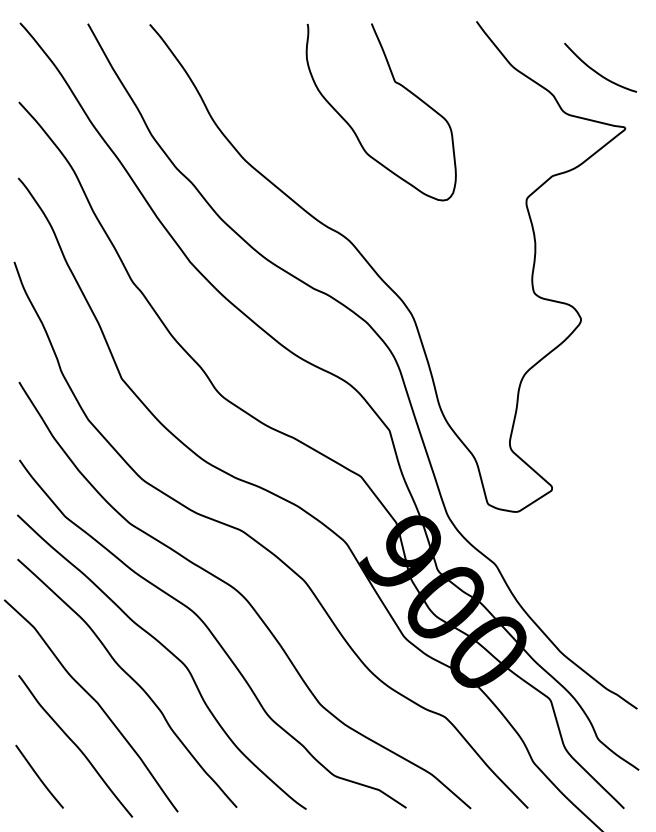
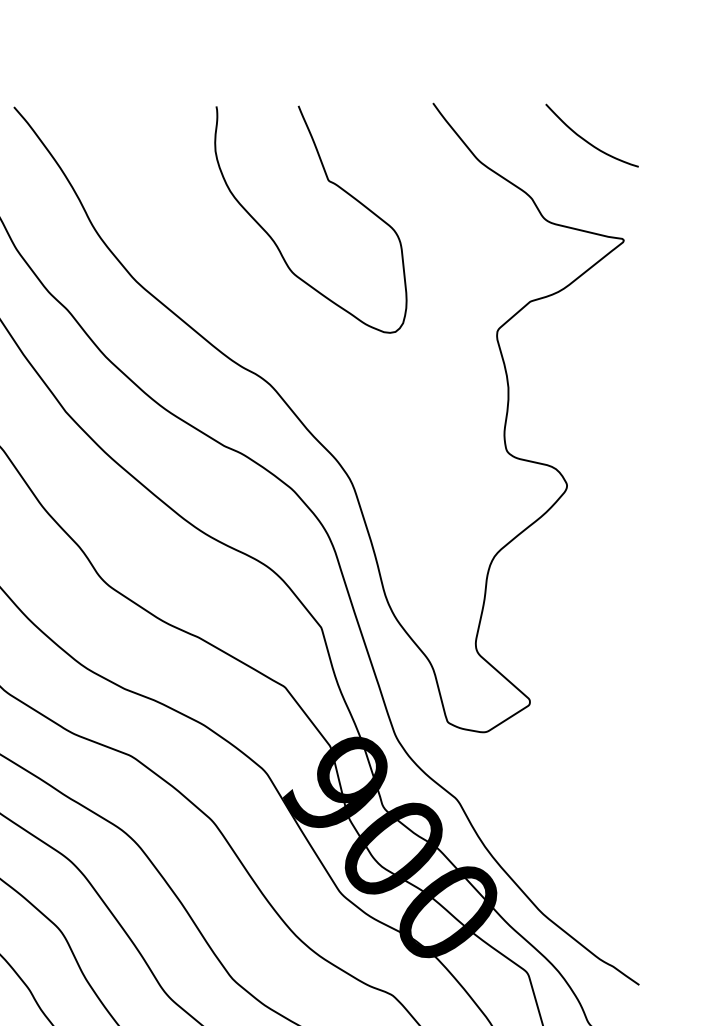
curve: (598, 72) -> (589, 141), moved

